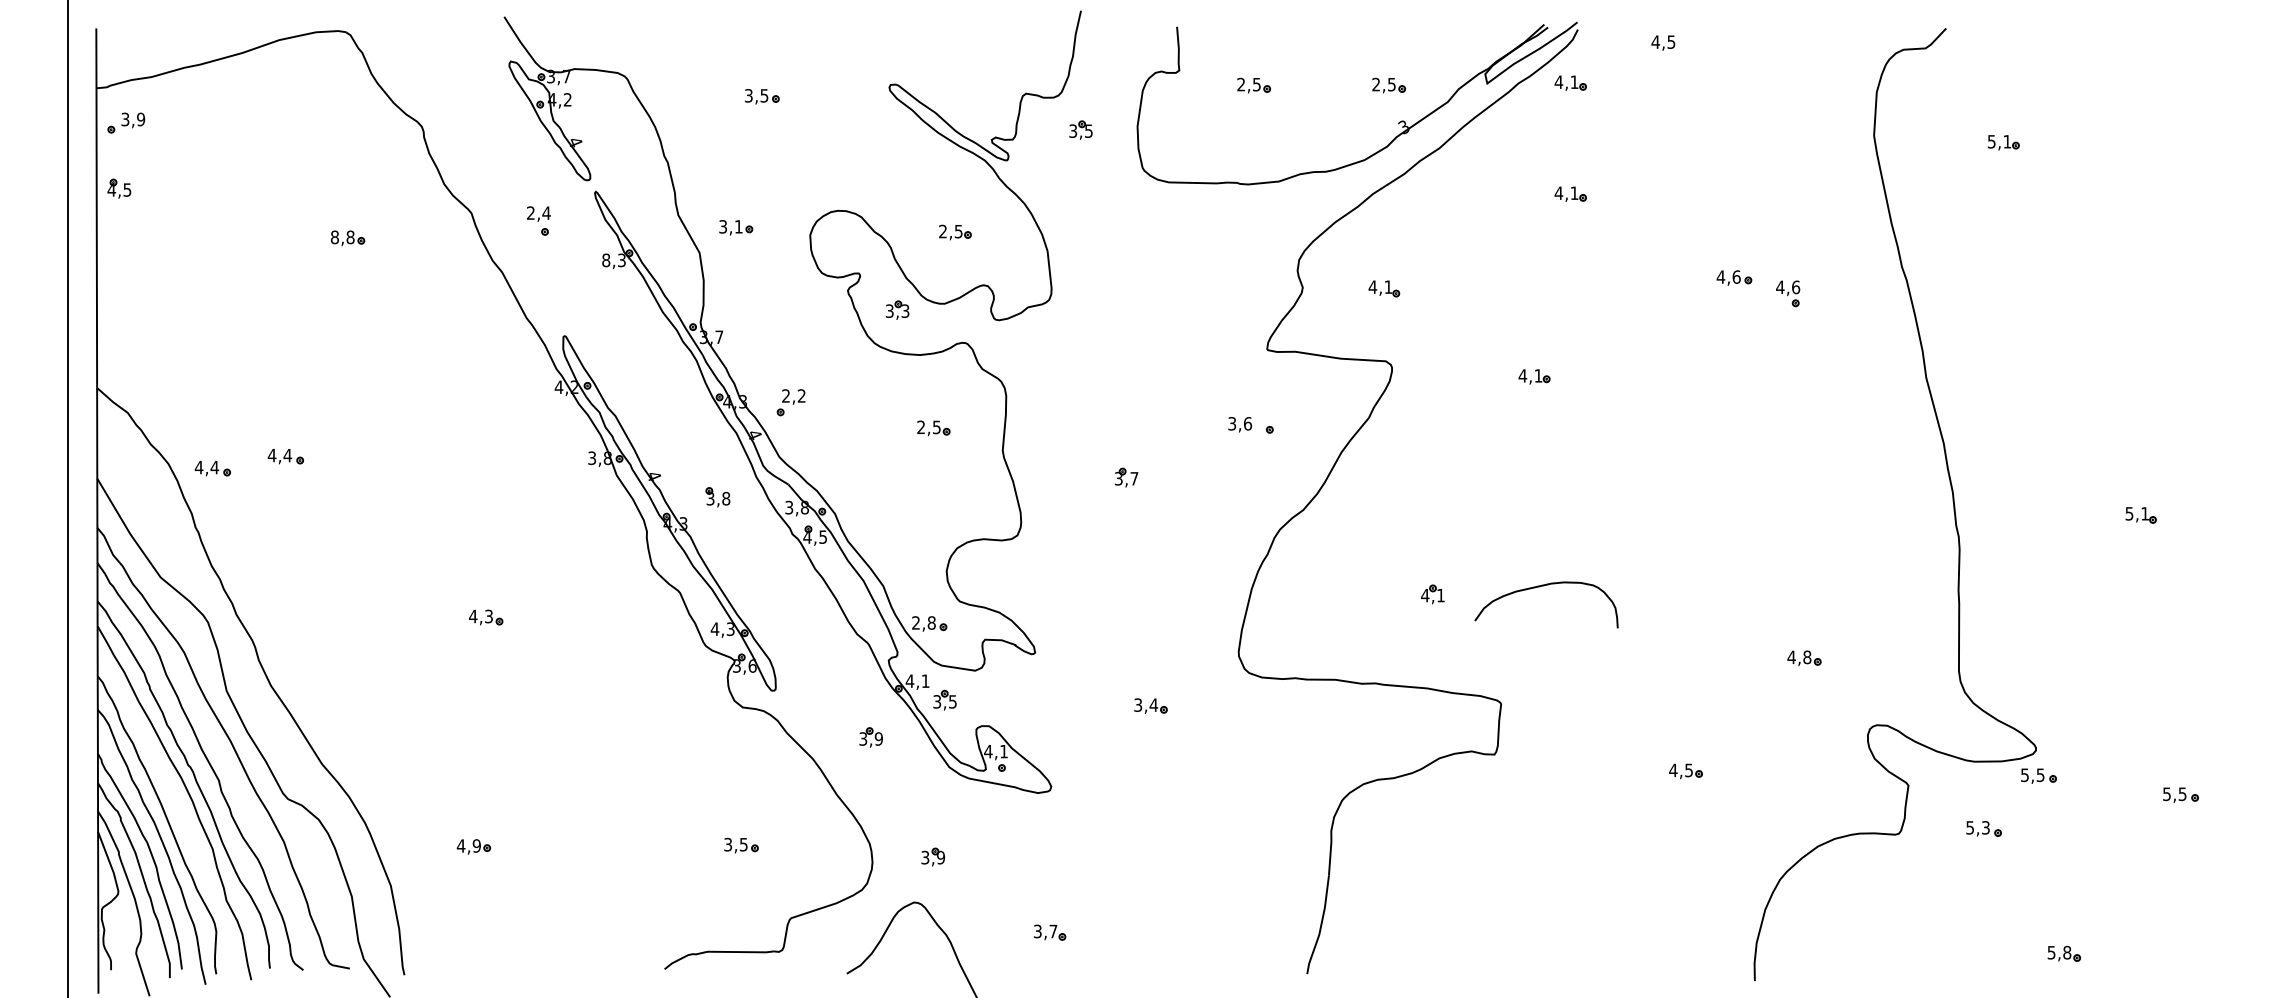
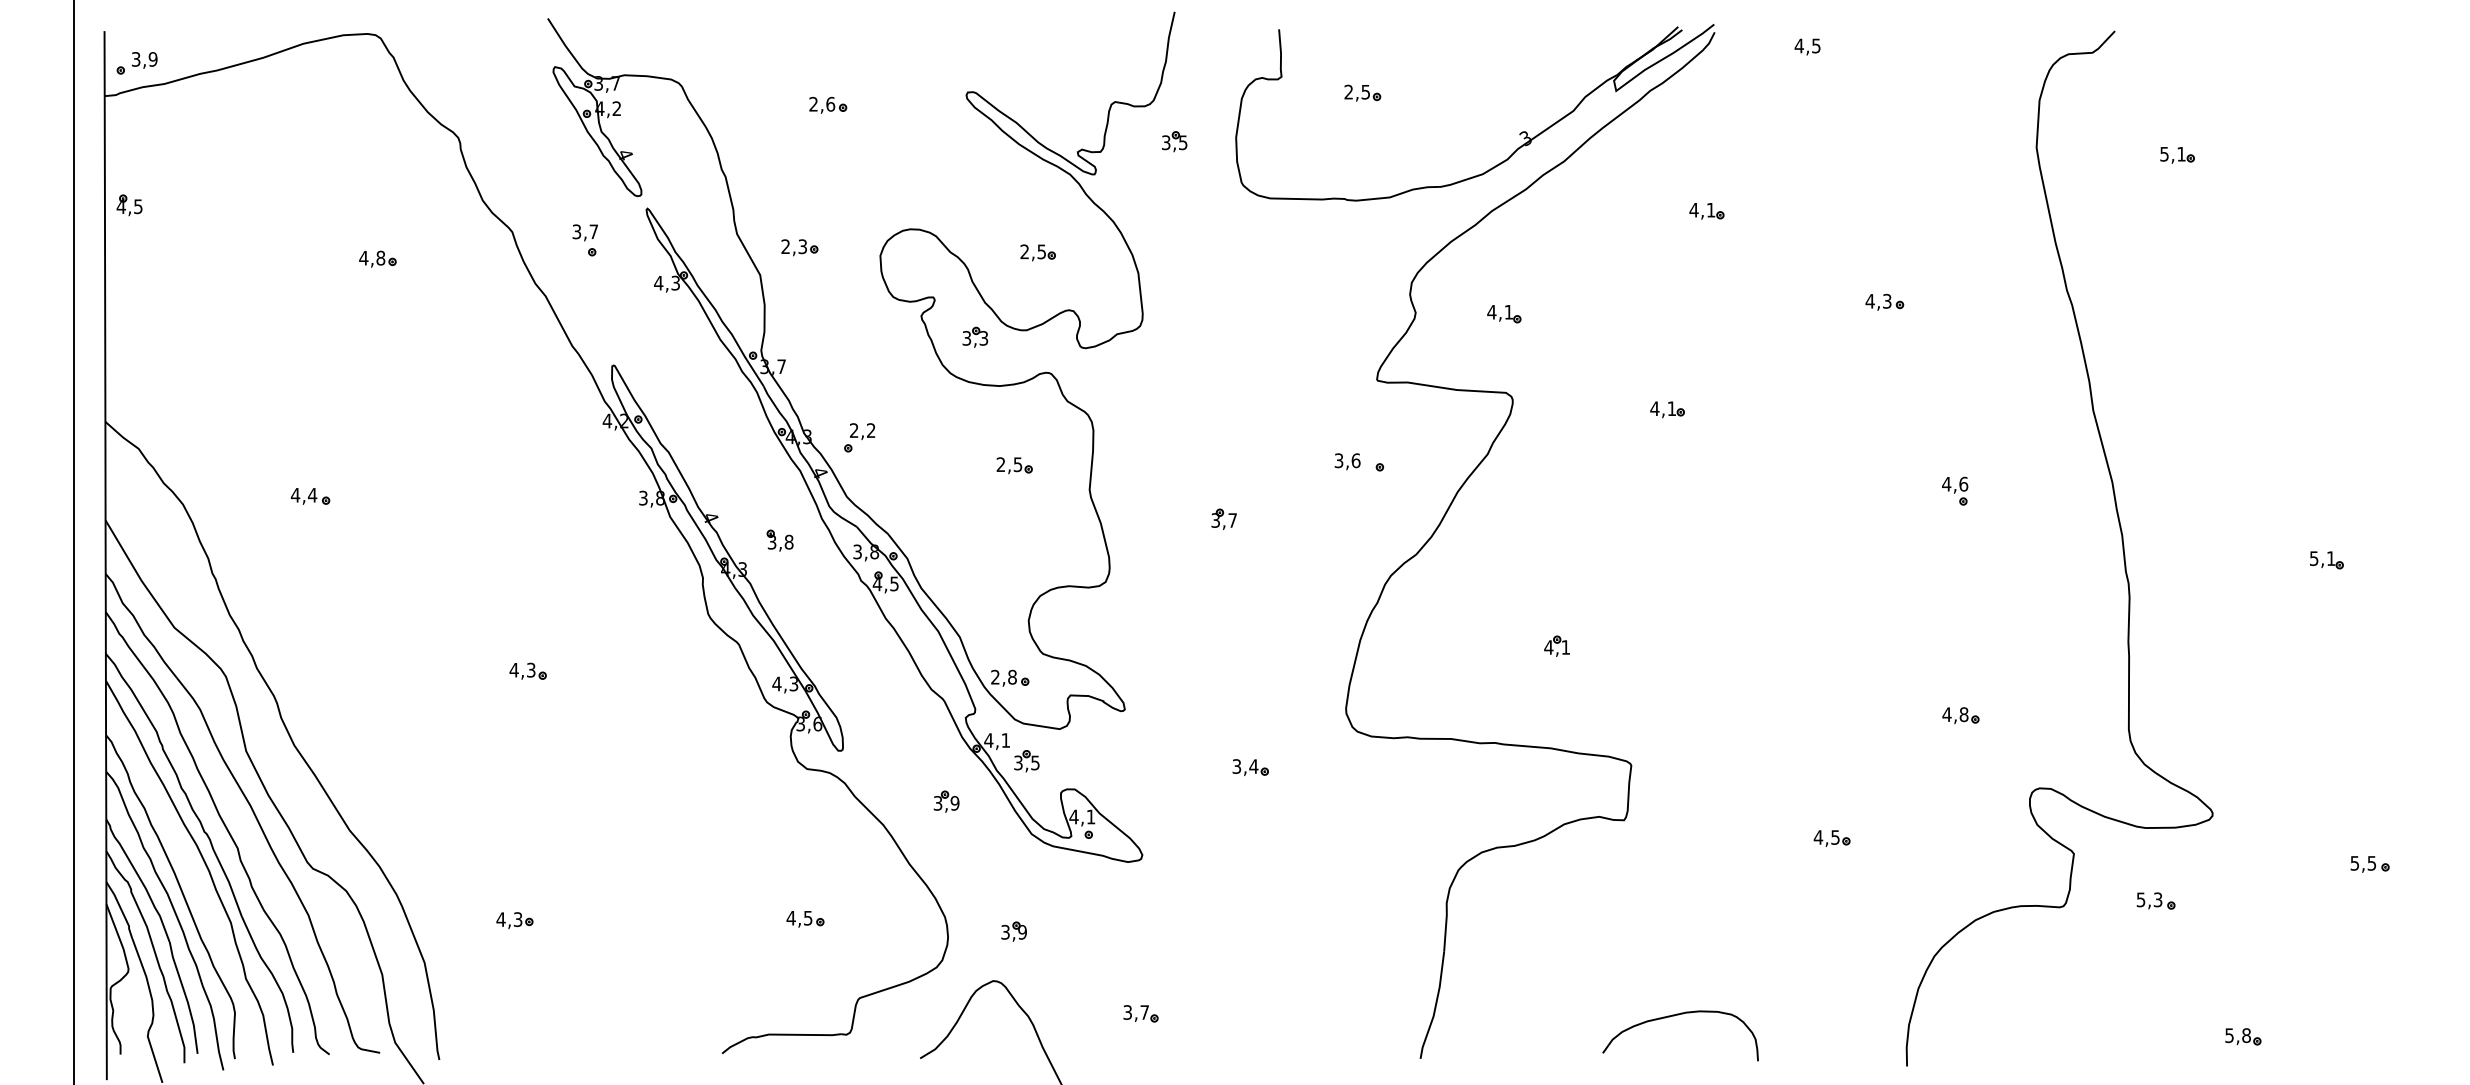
part: (1570, 82) -> (1706, 89), removed
part: (1388, 85) -> (1508, 93), removed
text: (756, 95) -> (822, 103), 3,5 -> 2,6
part: (126, 122) -> (137, 62), moved
text: (538, 212) -> (585, 231), 2,4 -> 3,7
text: (730, 226) -> (793, 246), 3,1 -> 2,3
text: (334, 237) -> (363, 258), 8,8 -> 4,8
text: (605, 260) -> (657, 283), 8,3 -> 4,3
text: (1736, 276) -> (1887, 300), 4,6 -> 4,3
part: (1788, 293) -> (1955, 490), moved
part: (212, 468) -> (230, 509), removed
curve: (1544, 586) -> (1678, 1015), moved
part: (2038, 775) -> (2215, 843), removed
text: (727, 844) -> (790, 917), 3,5 -> 4,5
text: (476, 845) -> (517, 919), 4,9 -> 4,3

